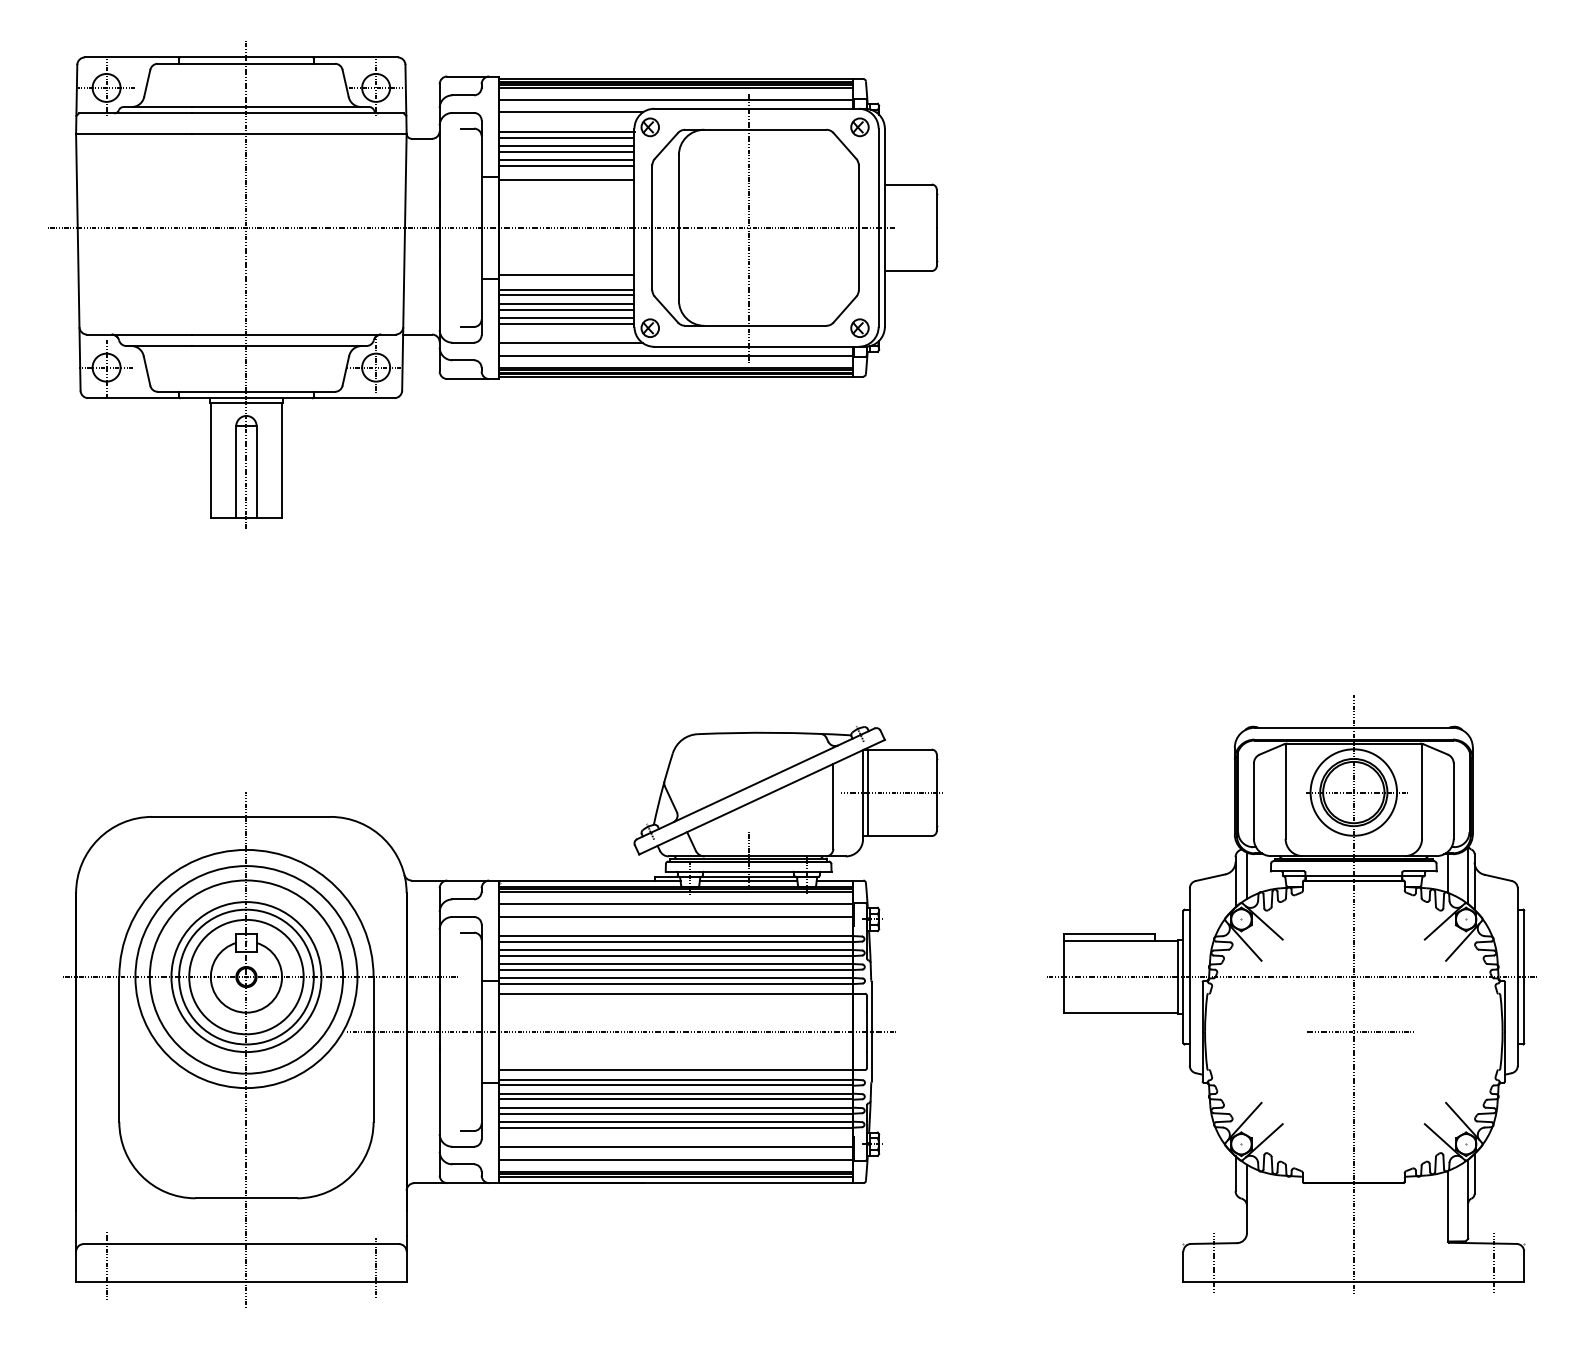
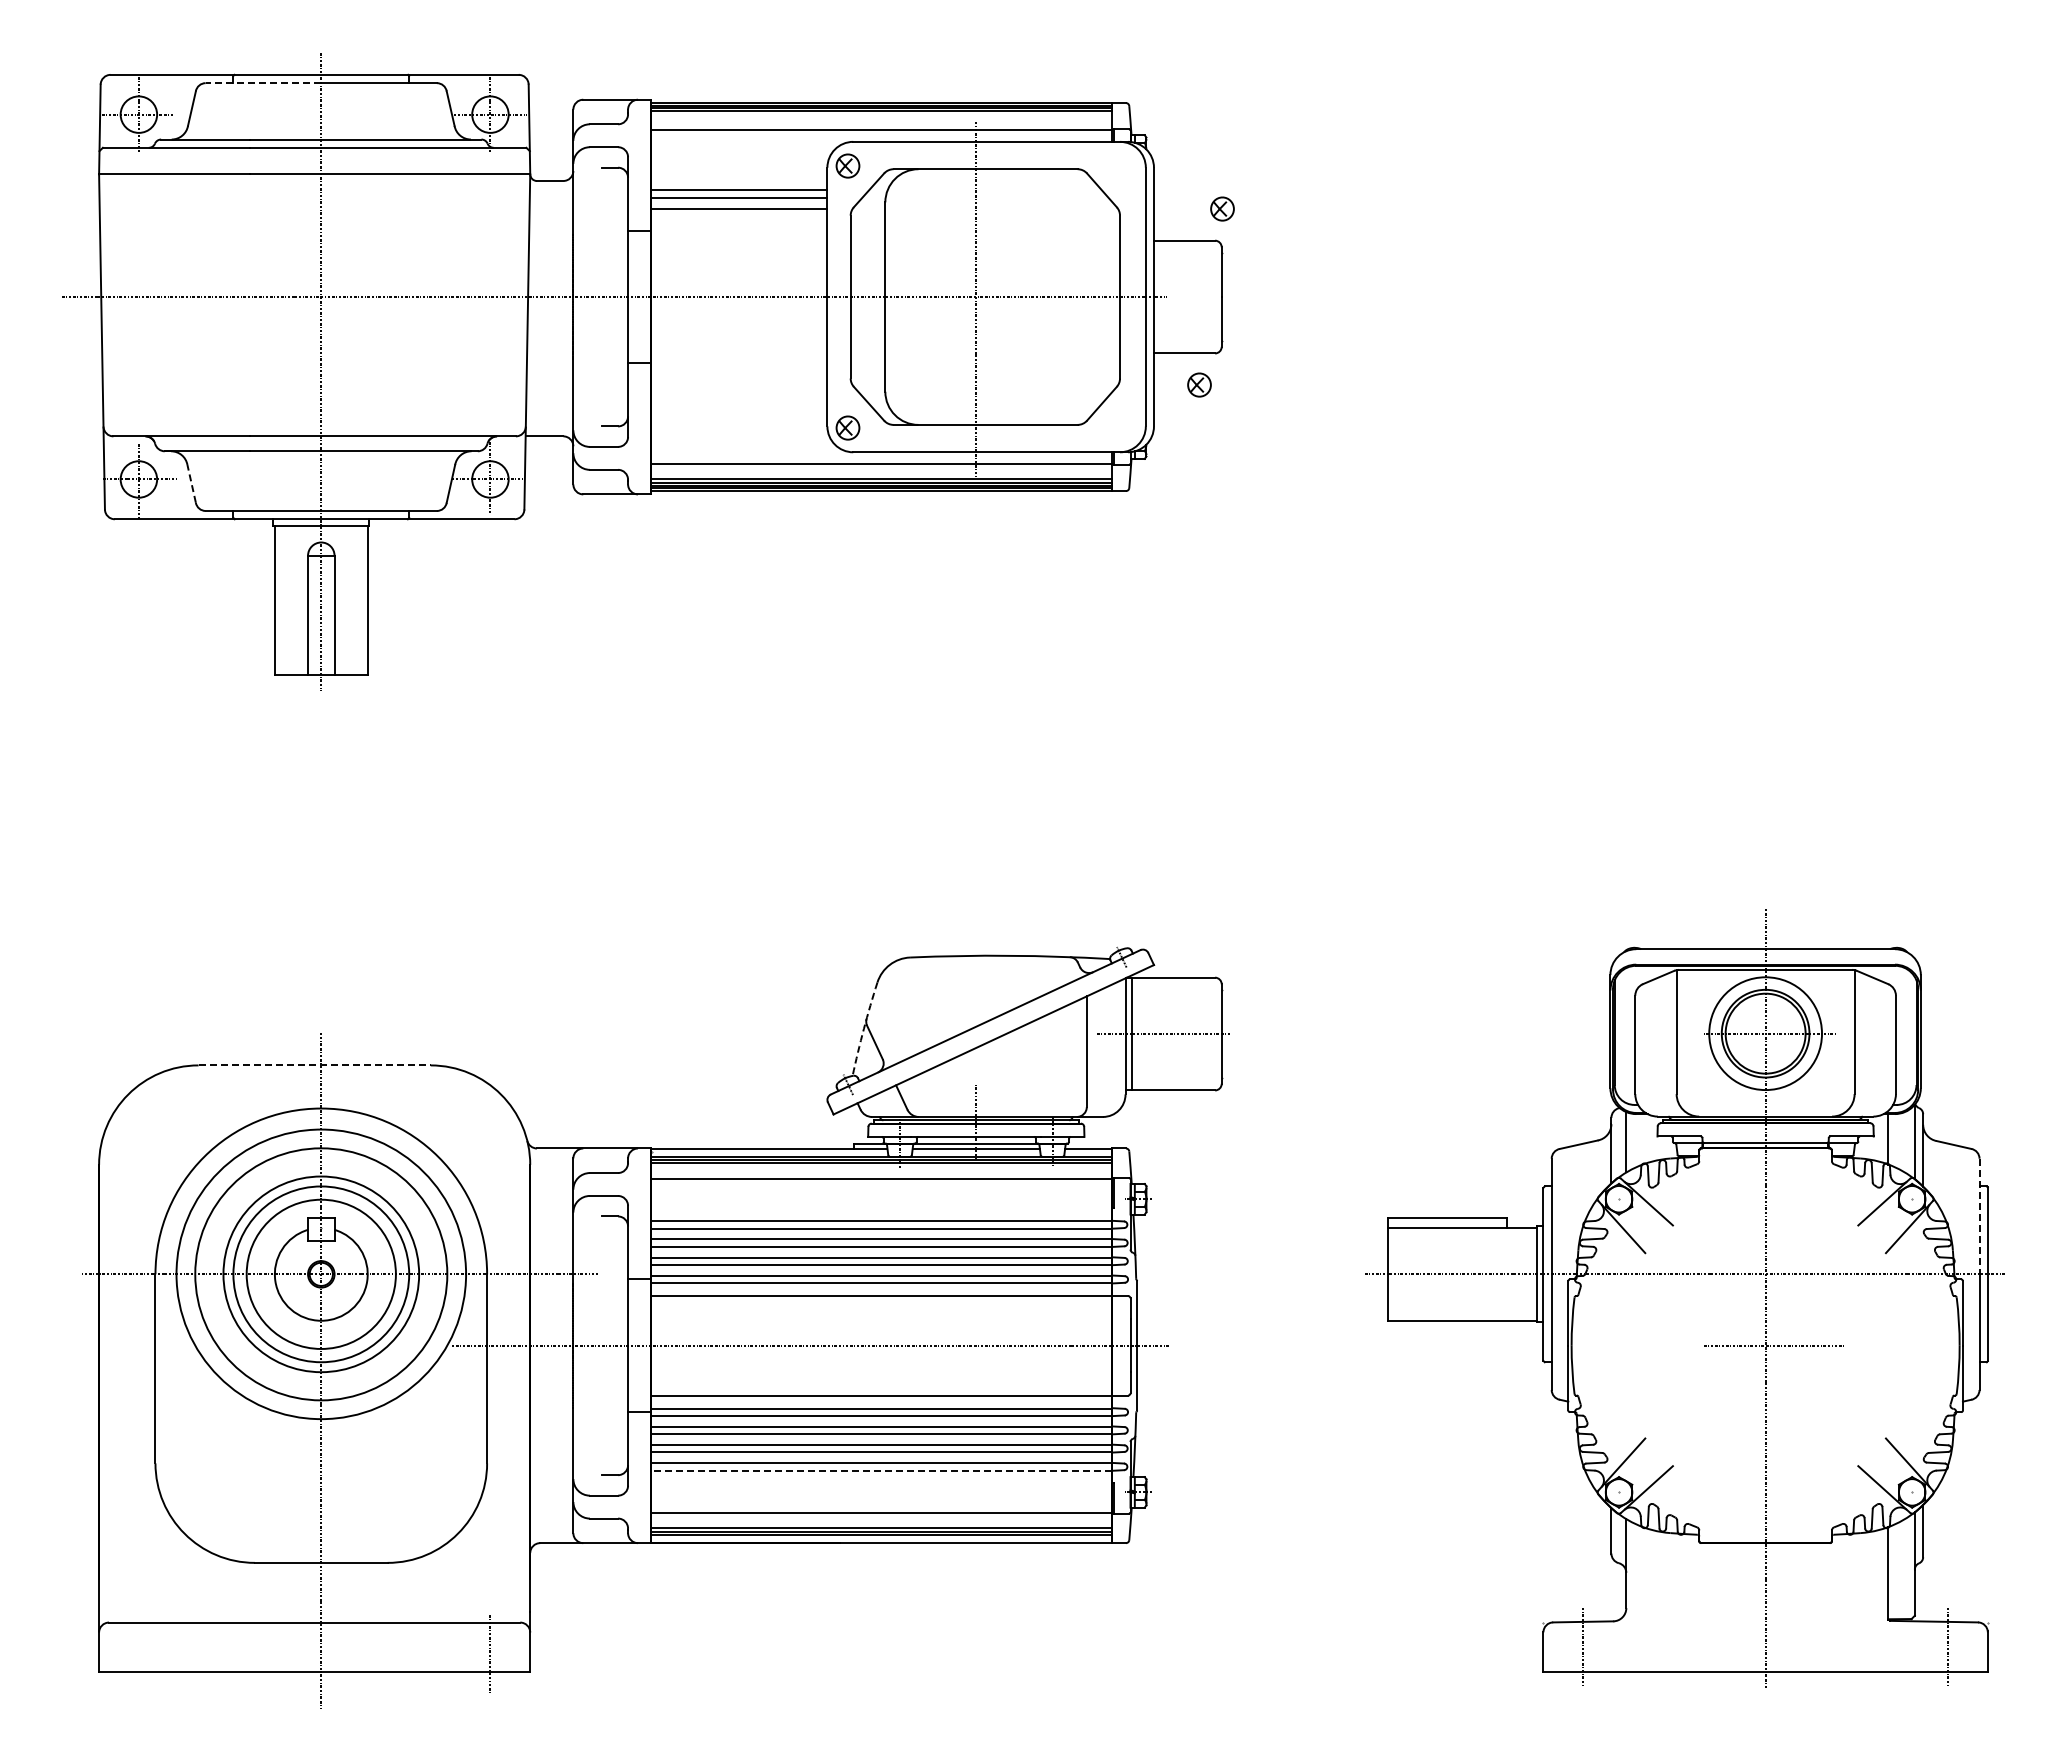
line: (202, 64) -> (263, 83), solid -> dashed
line: (675, 87) -> (881, 114), removed
line: (570, 112) -> (744, 146), removed
part: (859, 126) -> (1222, 208), moved
line: (567, 132) -> (739, 172), removed
line: (567, 137) -> (739, 179), removed
line: (567, 165) -> (739, 215), removed
line: (567, 179) -> (739, 234), removed
line: (567, 275) -> (739, 359), removed
line: (567, 290) -> (739, 378), removed
line: (567, 295) -> (739, 385), removed
line: (567, 304) -> (739, 396), removed
line: (567, 309) -> (739, 403), removed
line: (567, 317) -> (739, 414), removed
line: (567, 323) -> (739, 422), removed
part: (859, 327) -> (1199, 384), moved
line: (570, 343) -> (744, 447), removed
line: (146, 370) -> (191, 483), solid -> dashed
arc: (662, 788) -> (863, 1028), solid -> dashed
line: (242, 816) -> (315, 1065), solid -> dashed
line: (675, 916) -> (881, 1195), removed
line: (1517, 932) -> (1979, 1216), solid -> dashed
line: (675, 1127) -> (881, 1470), solid -> dashed
line: (675, 1147) -> (881, 1496), removed
line: (106, 1266) -> (138, 1651), removed

